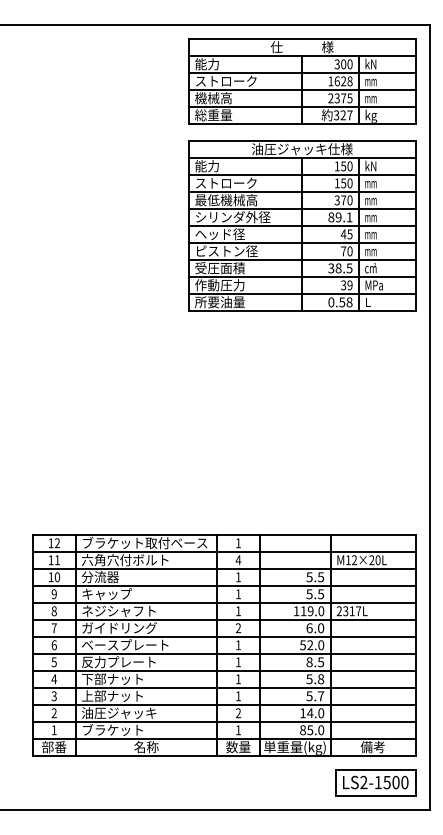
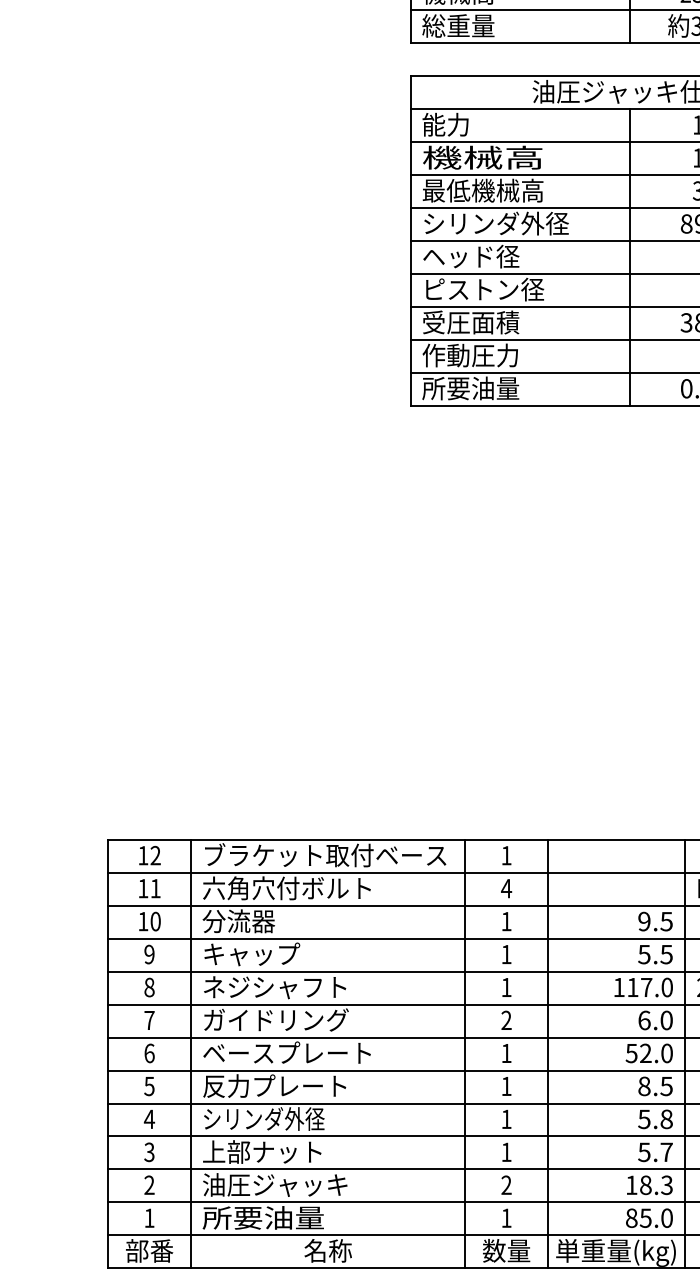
text: (225, 183) -> (481, 158), ストローク -> 機械高
text: (309, 577) -> (644, 922), 5.5 -> 9.5
text: (310, 611) -> (646, 987), 119.0 -> 117.0
text: (113, 679) -> (264, 1119), 下部ナット -> シリンダ外径
text: (315, 713) -> (655, 1185), 14.0 -> 18.3
text: (112, 729) -> (262, 1216), ブラケット -> 所要油量

